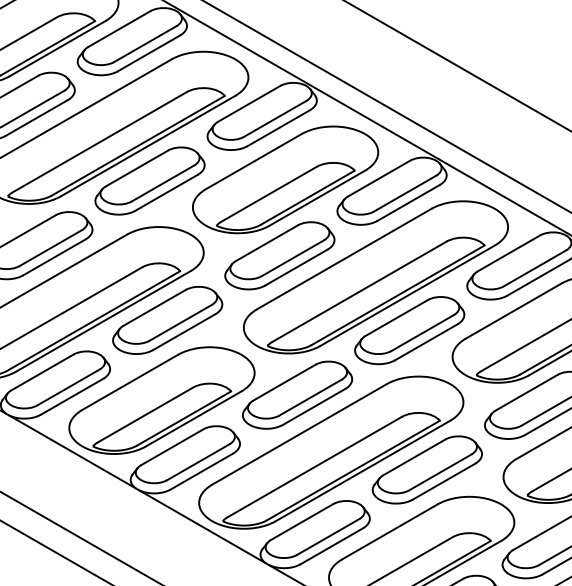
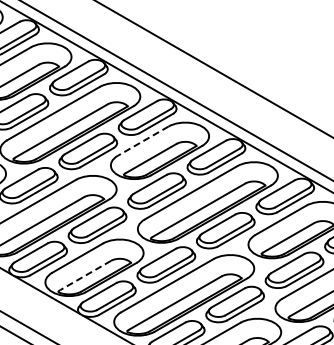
line: (252, 162) -> (142, 141), solid -> dashed
line: (144, 415) -> (85, 275), solid -> dashed

